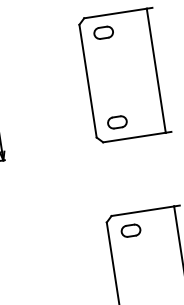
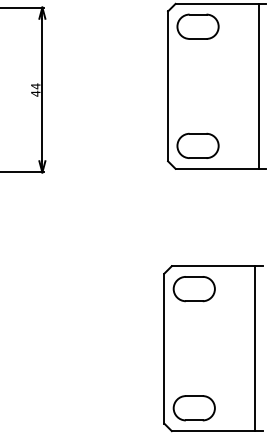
part: (103, 32) -> (197, 26), size x1.67
part: (116, 122) -> (197, 145), size x1.67
part: (130, 231) -> (193, 289), size x1.67

